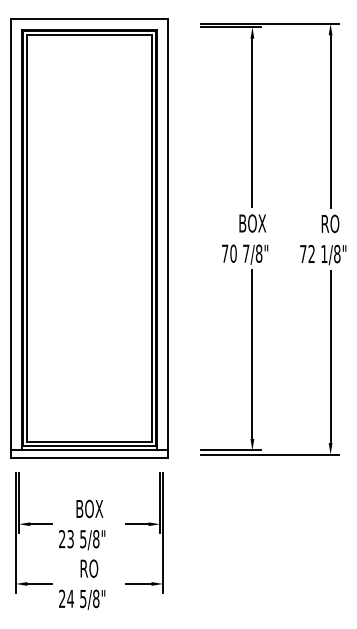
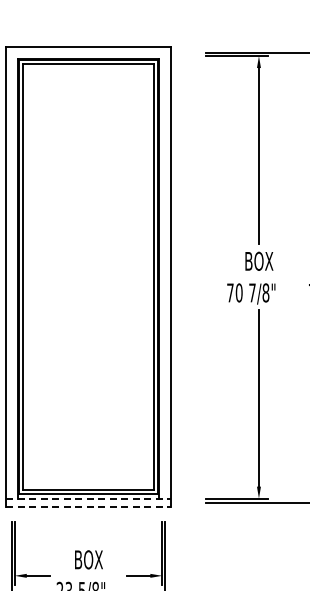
line: (89, 450) -> (88, 498), solid -> dashed
line: (89, 458) -> (88, 507), solid -> dashed

